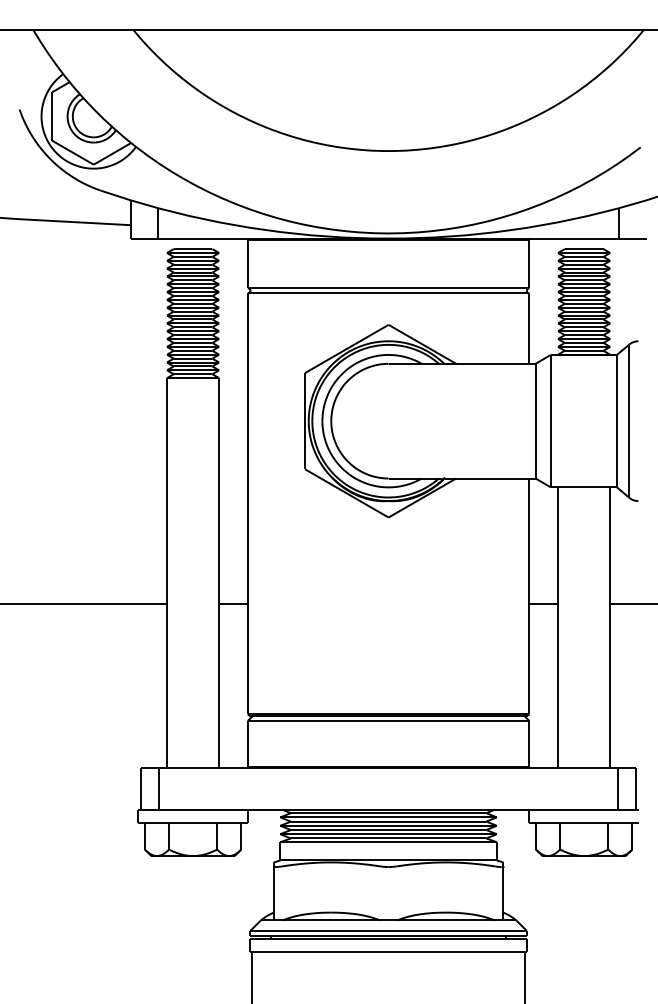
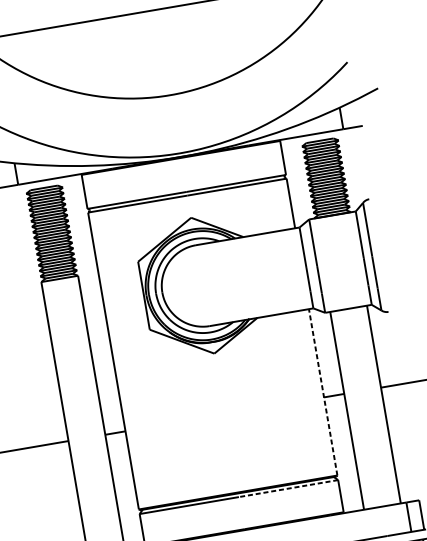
line: (529, 596) -> (323, 392), solid -> dashed
line: (458, 720) -> (288, 488), solid -> dashed

